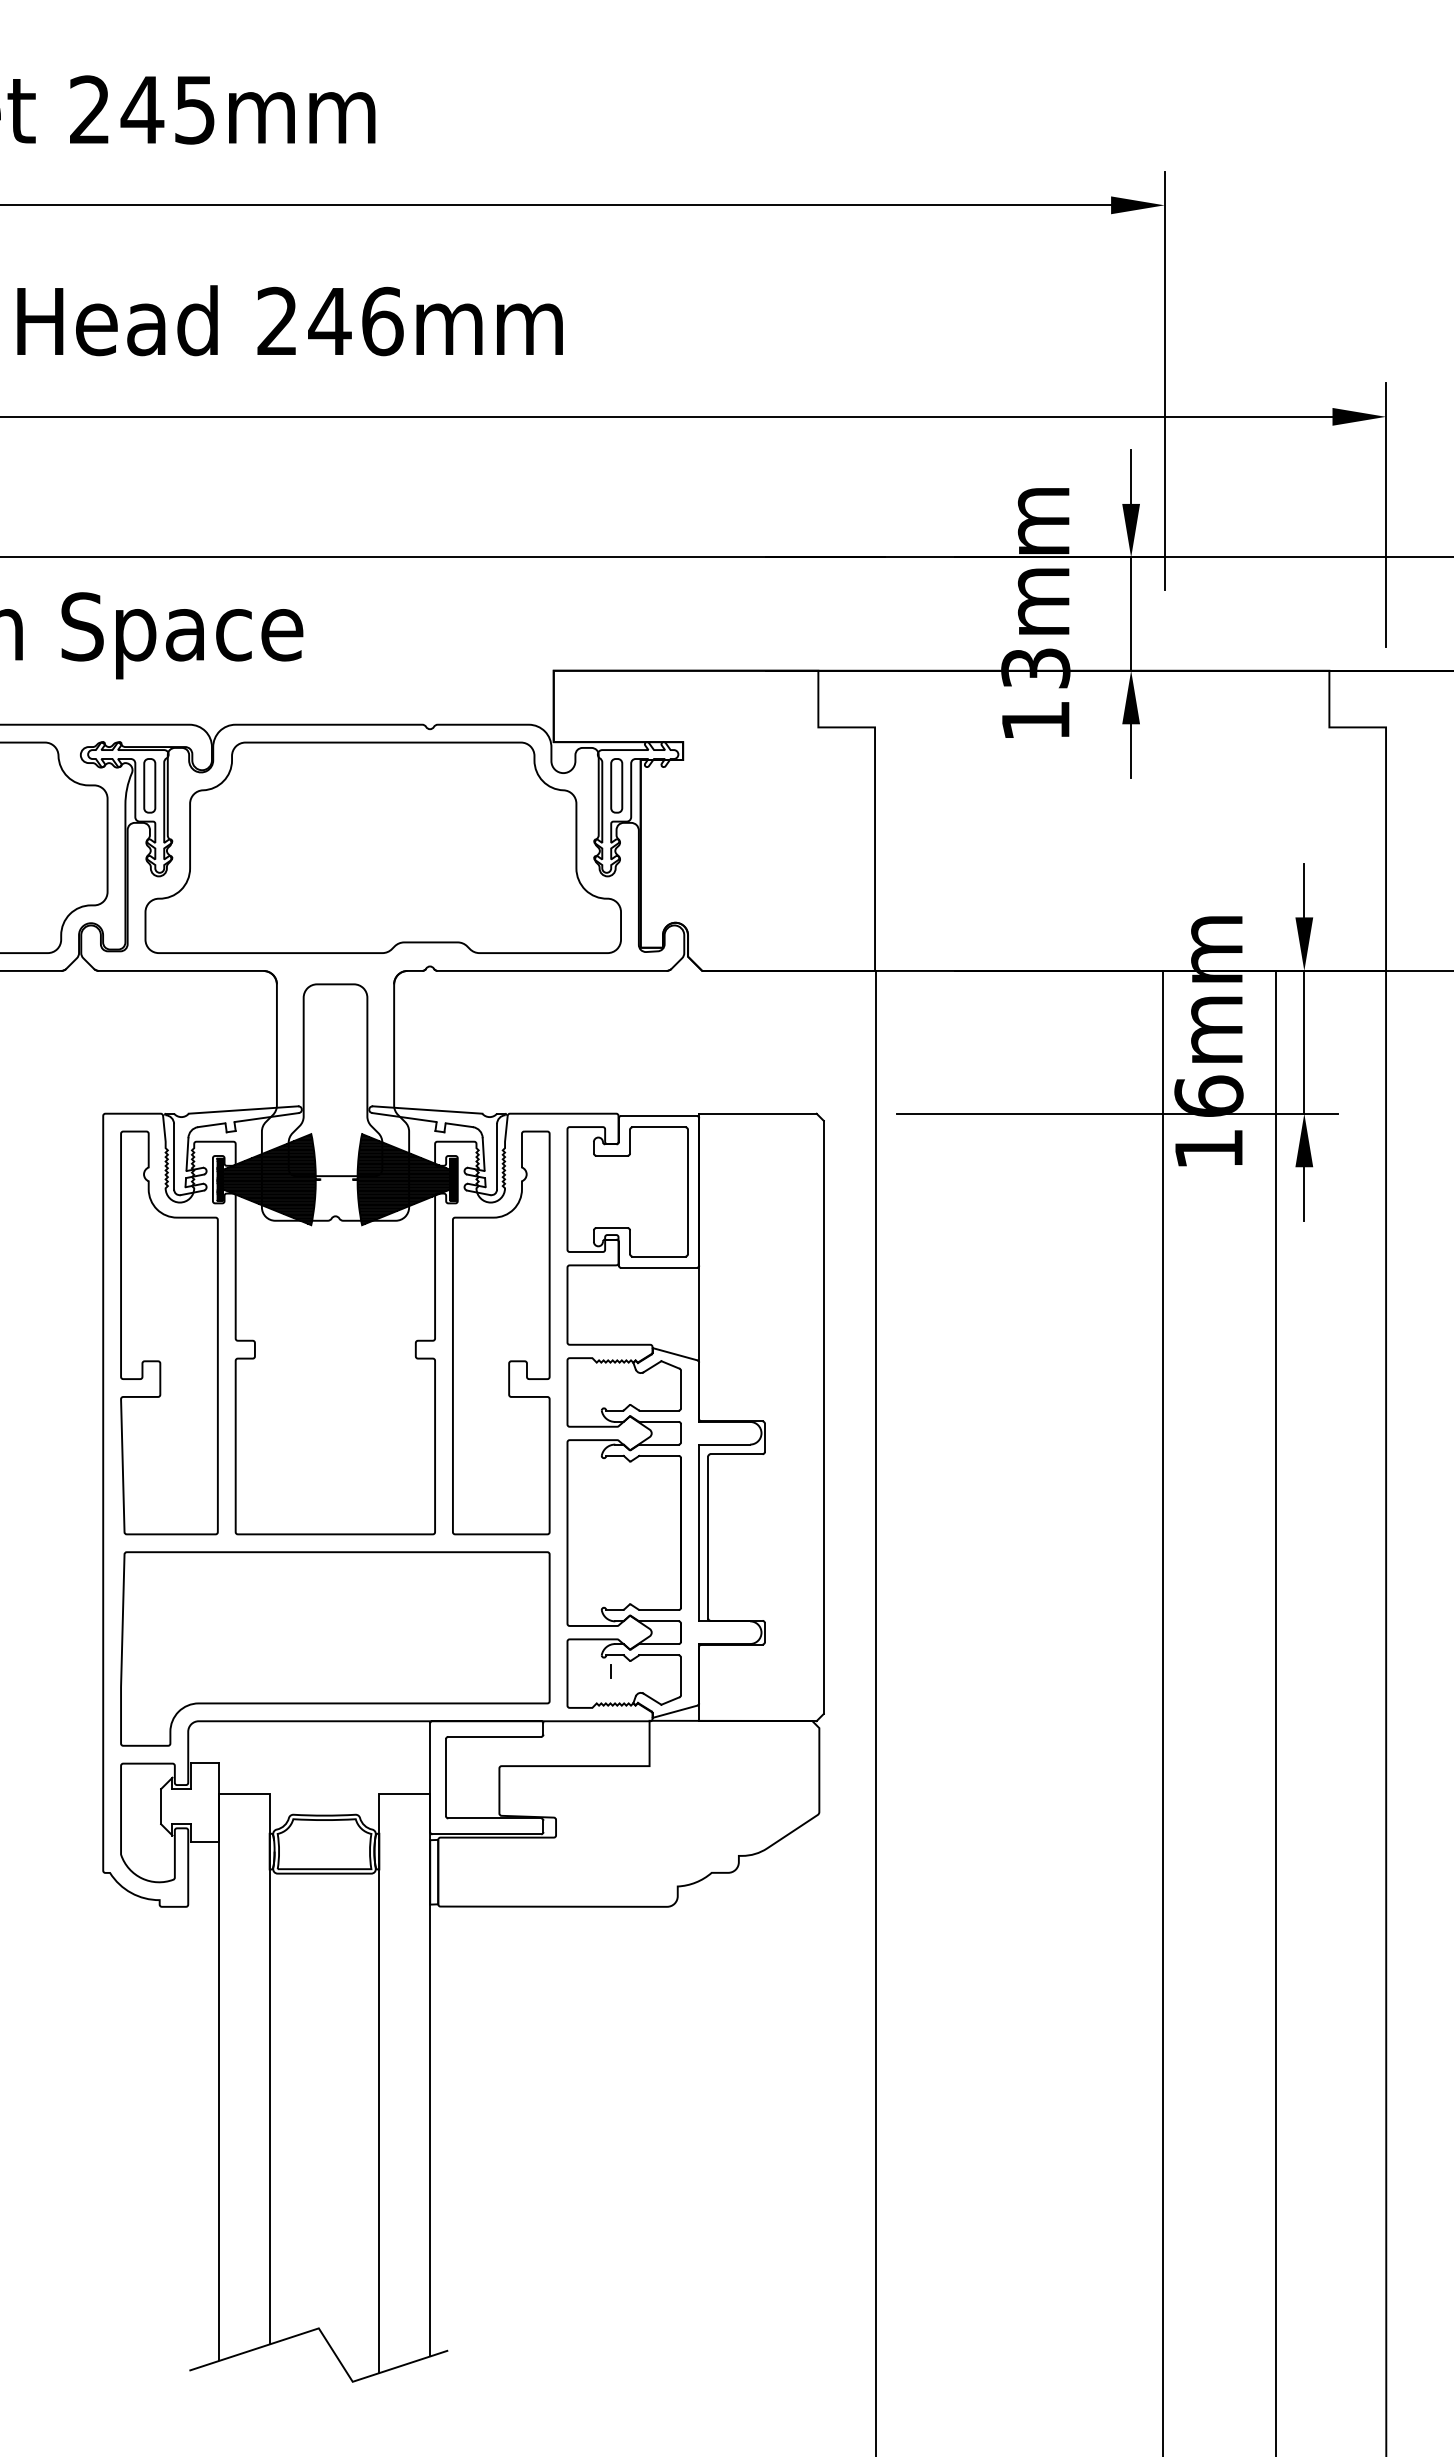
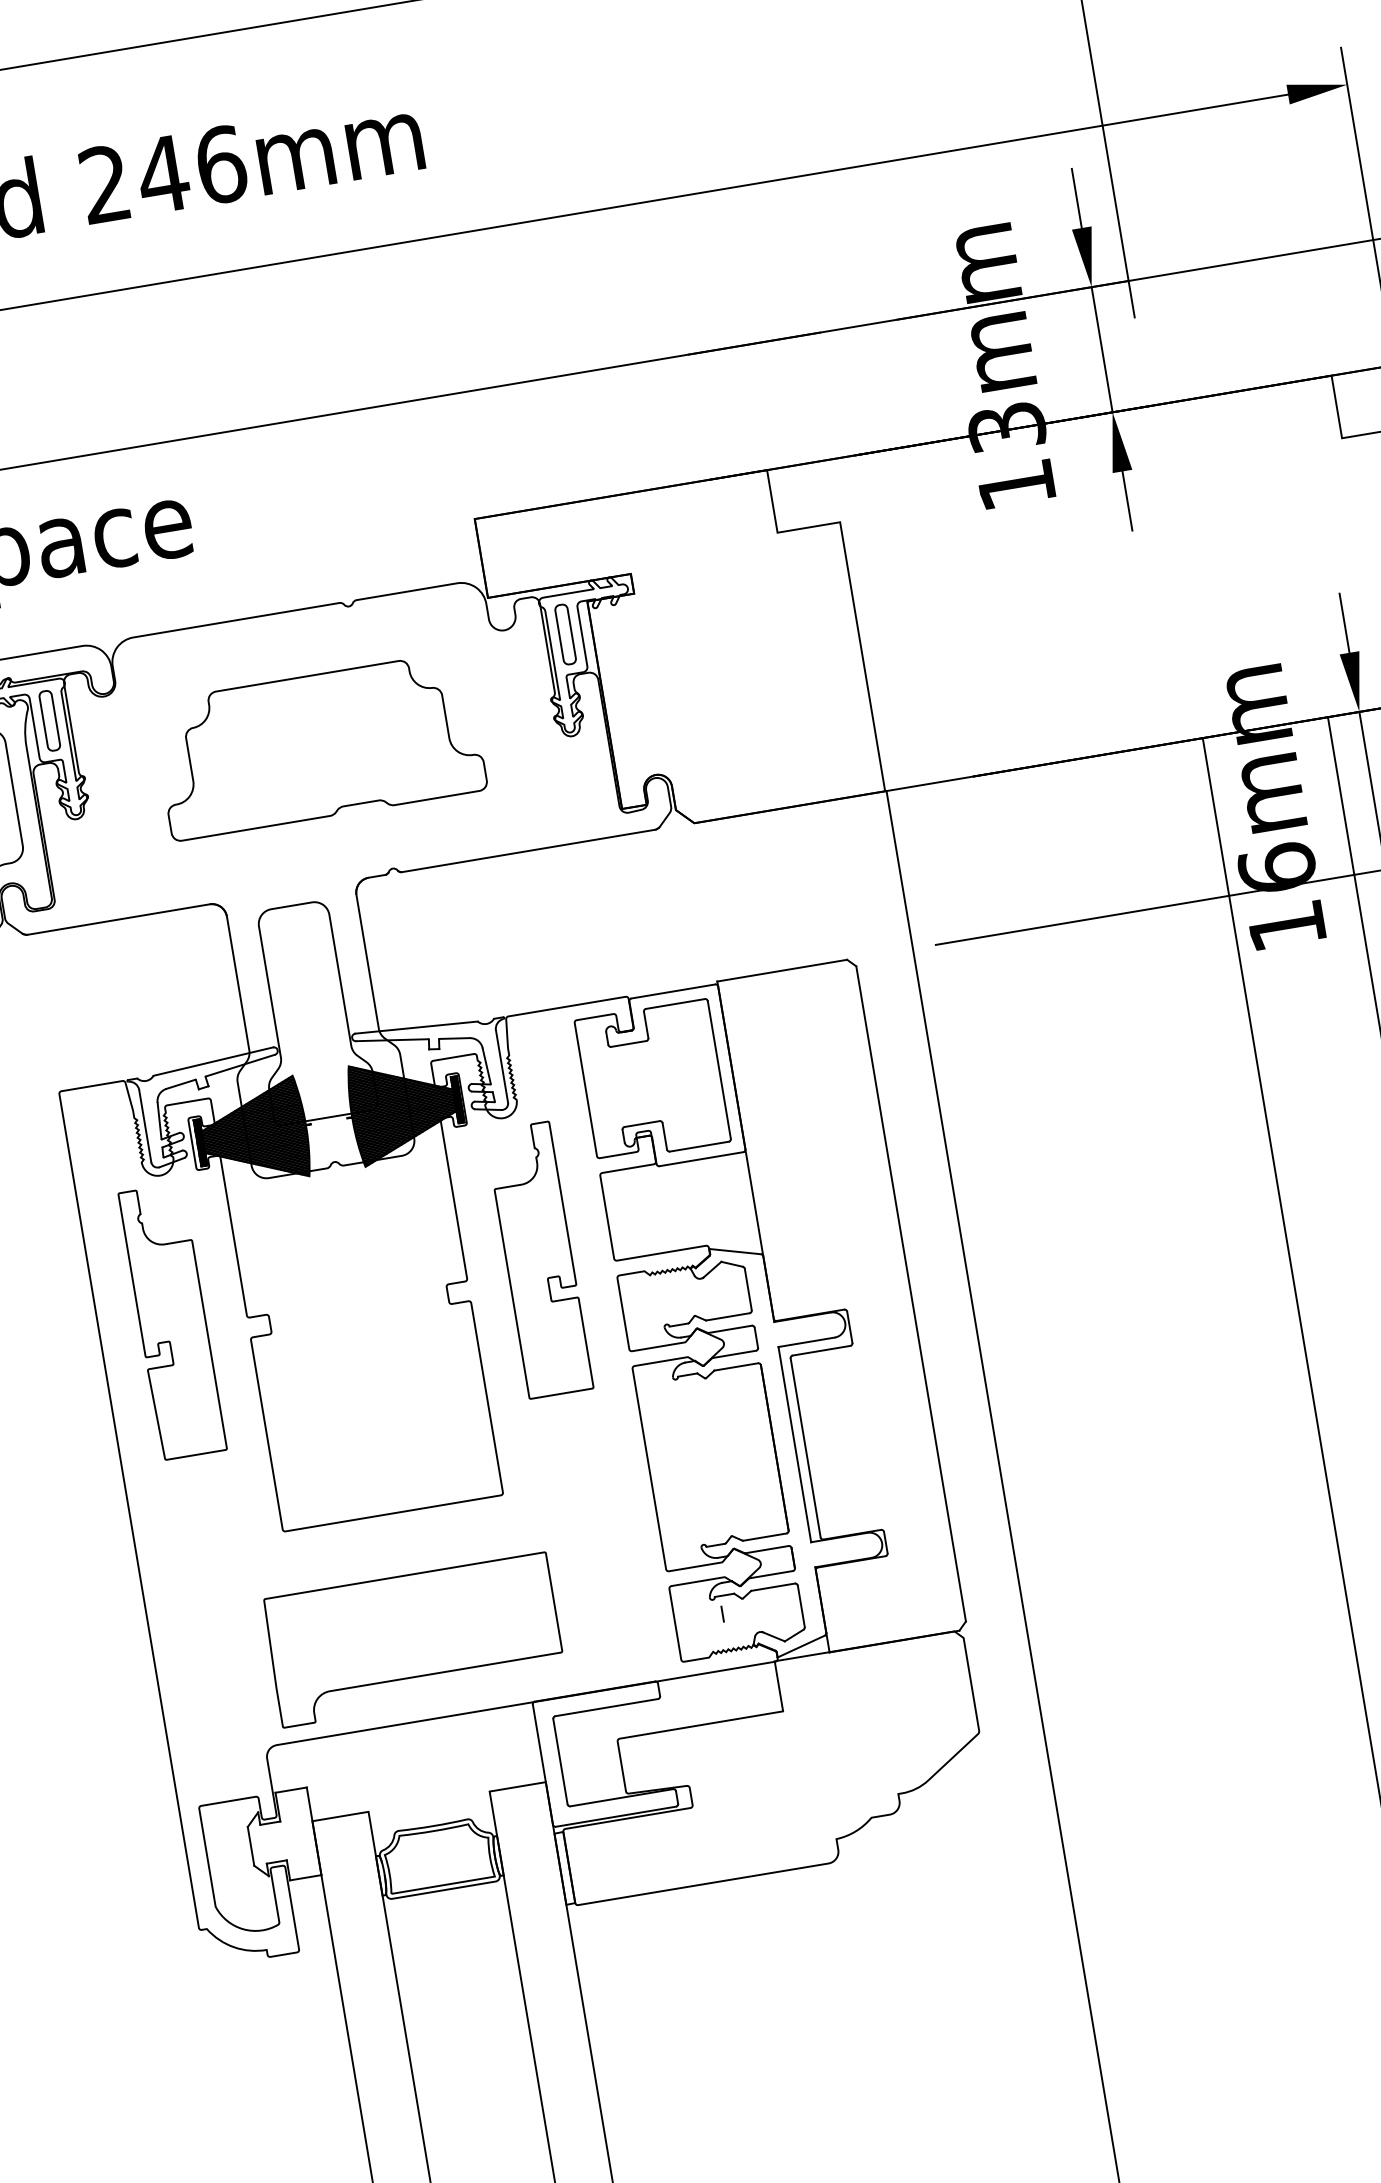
part: (382, 847) -> (318, 745), size x0.6
part: (169, 1332) -> (172, 1321), size x0.6
part: (501, 1332) -> (539, 1259), size x0.6
part: (335, 1648) -> (414, 1639), size x0.6

